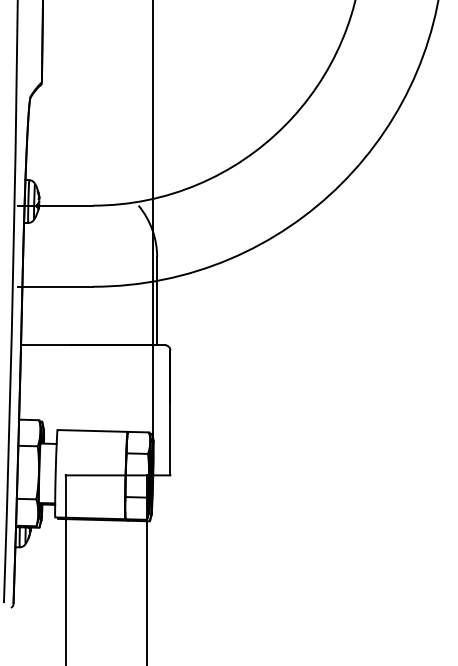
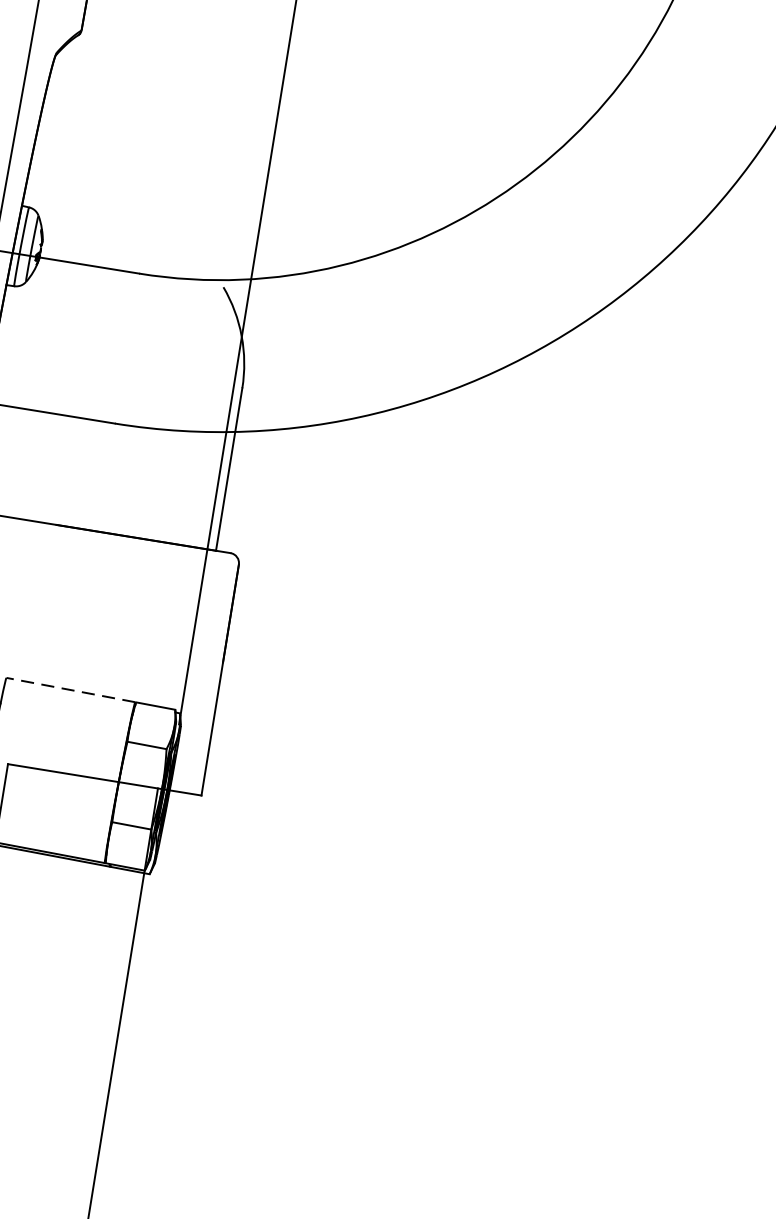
line: (92, 430) -> (70, 689), solid -> dashed

